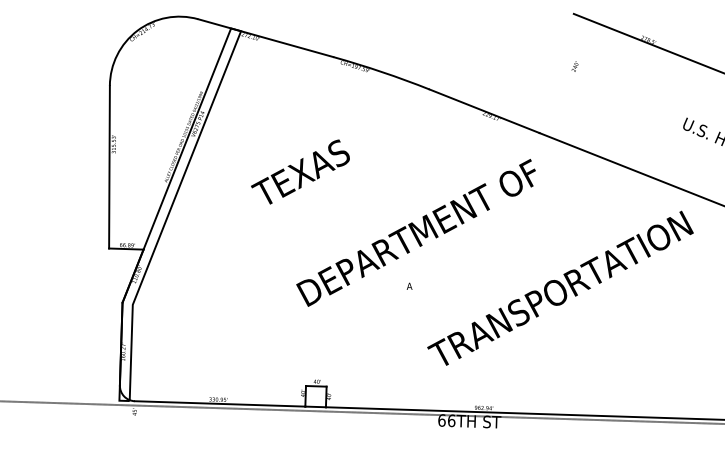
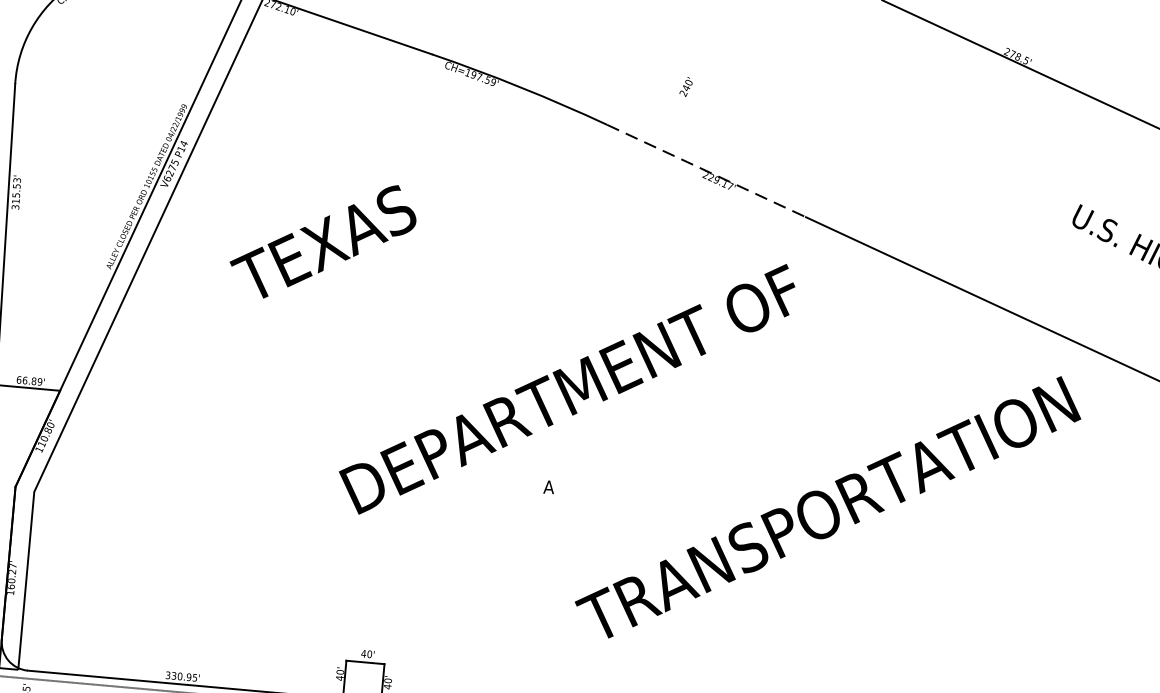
text: (574, 66) -> (685, 86), moved
line: (485, 111) -> (708, 171), solid -> dashed
text: (300, 171) -> (323, 240), moved

